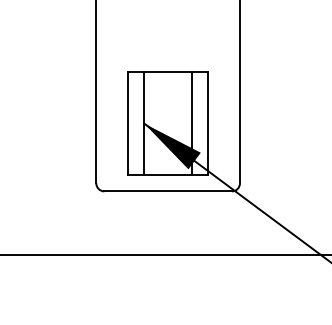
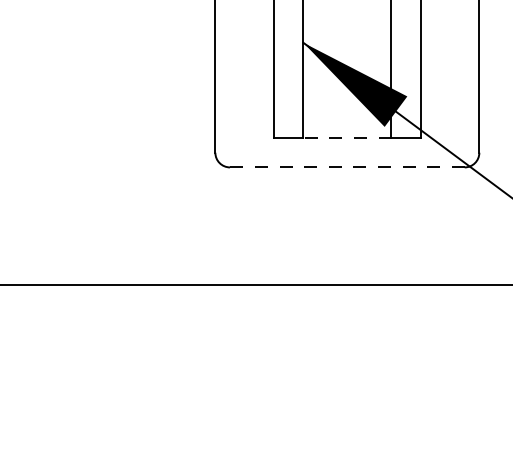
line: (168, 175) -> (348, 138), solid -> dashed
line: (168, 191) -> (348, 167), solid -> dashed

